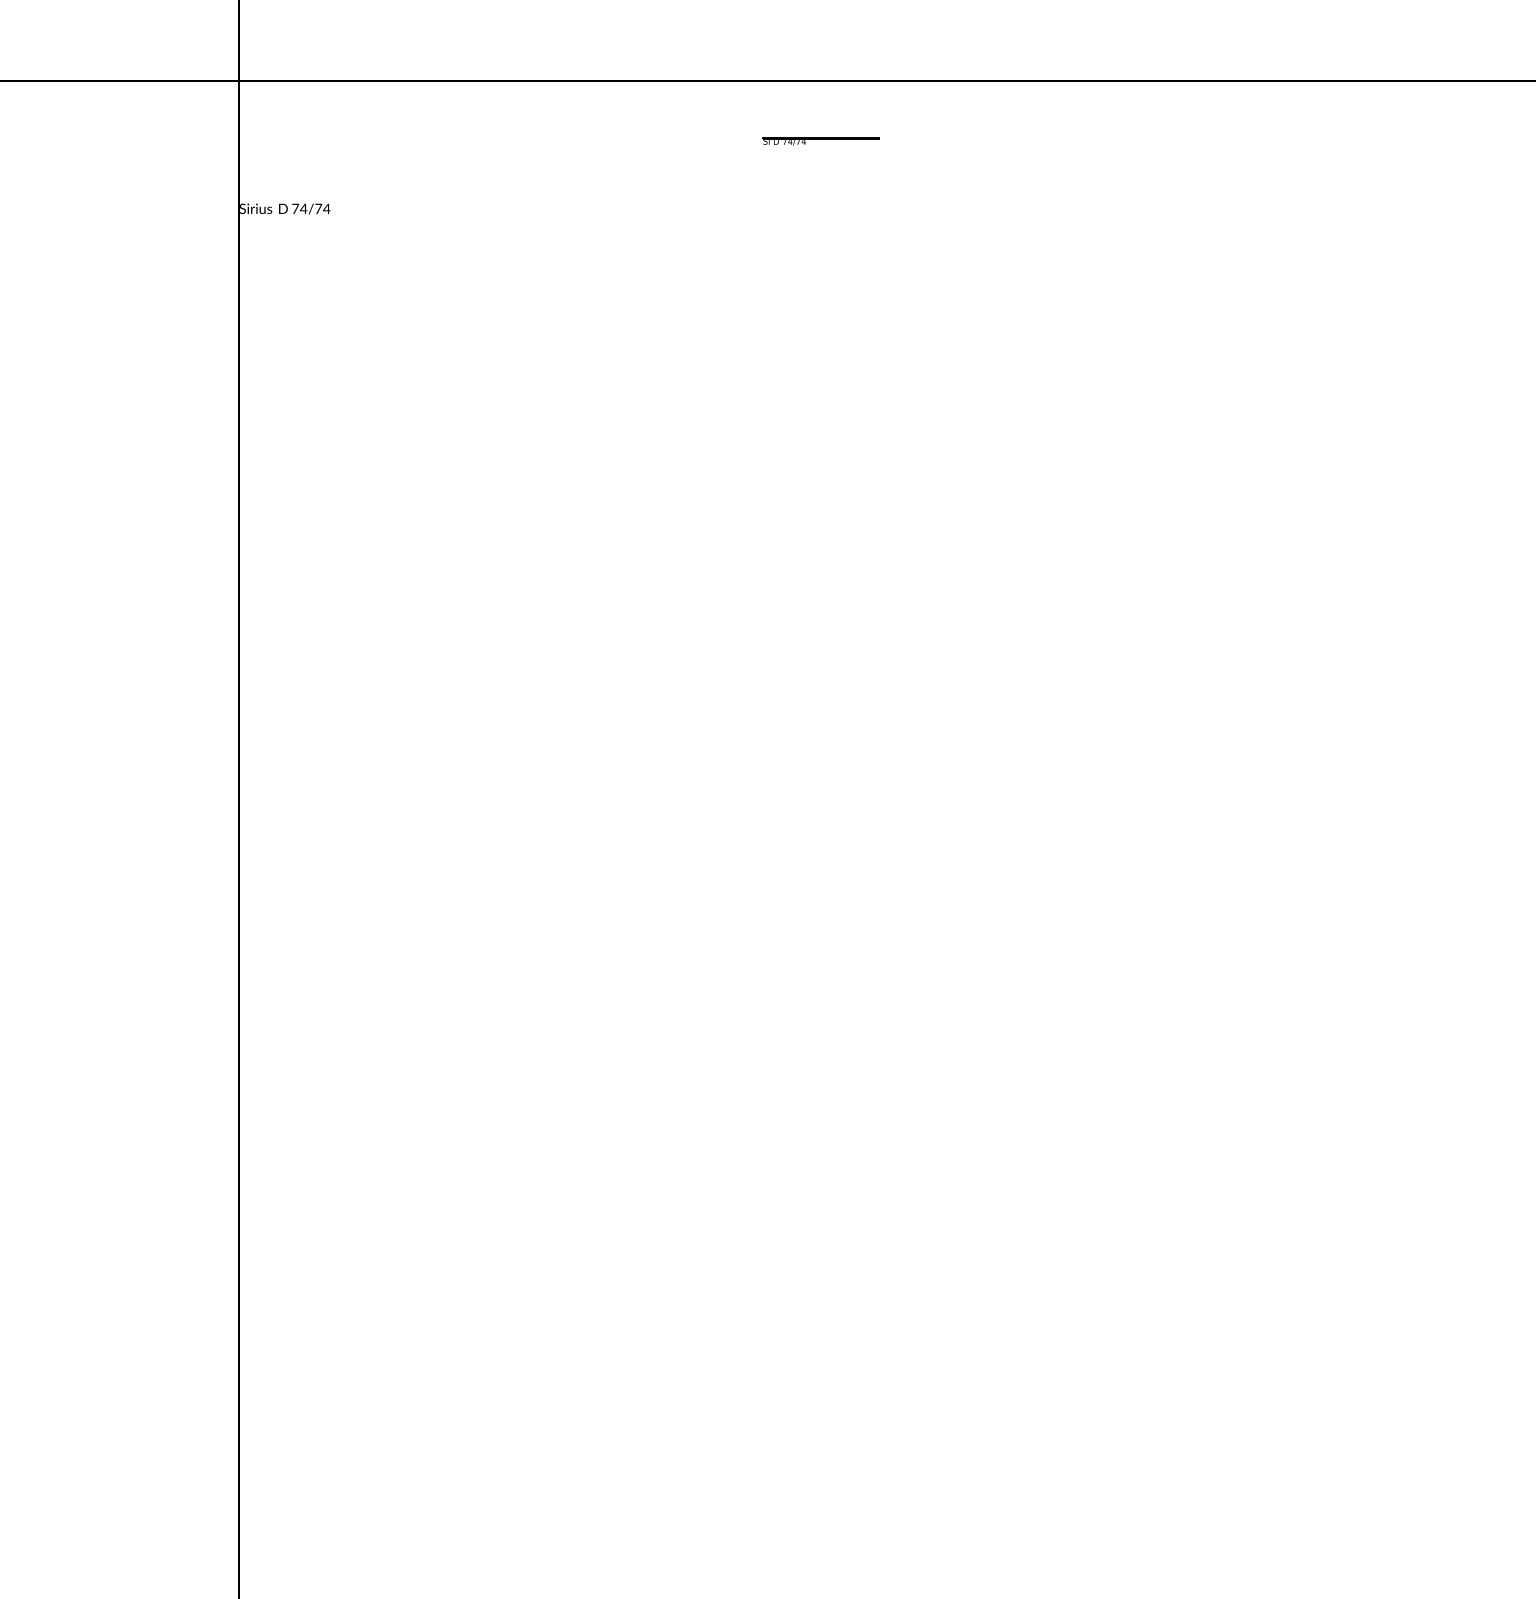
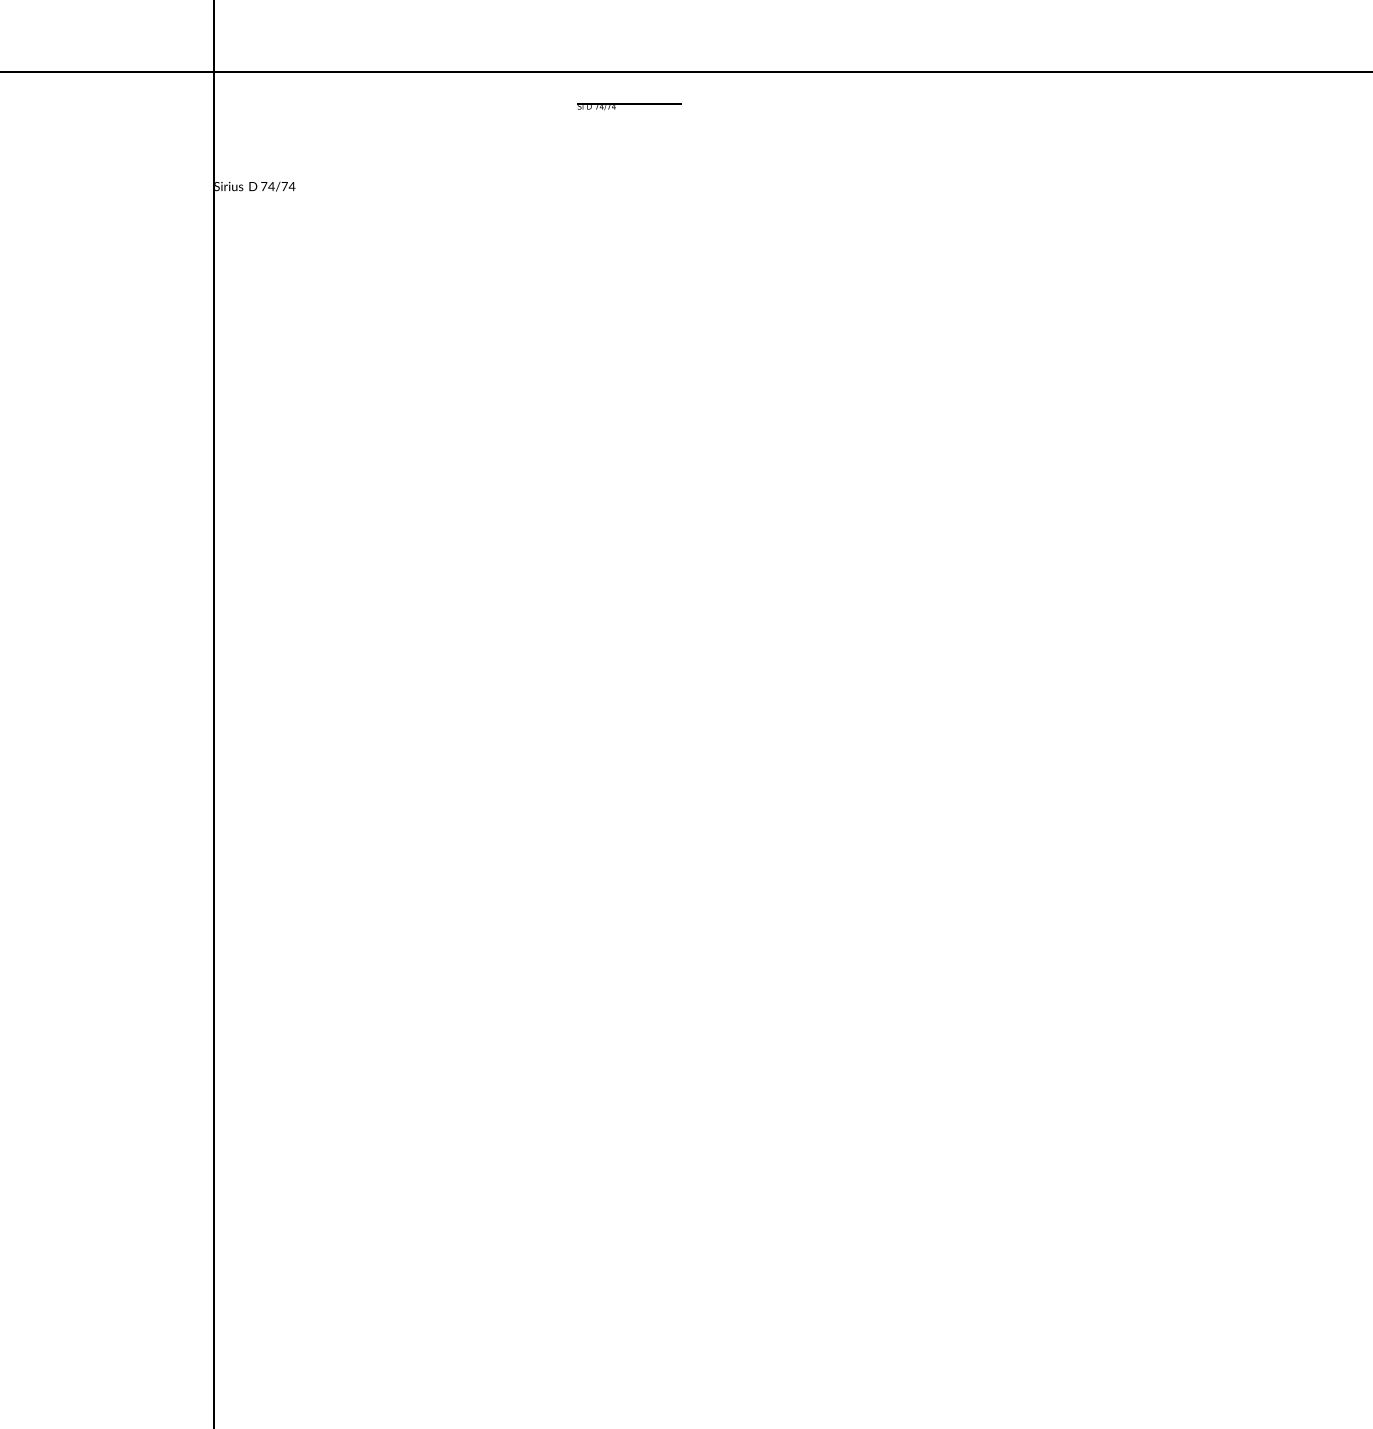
part: (820, 141) -> (628, 106), moved

